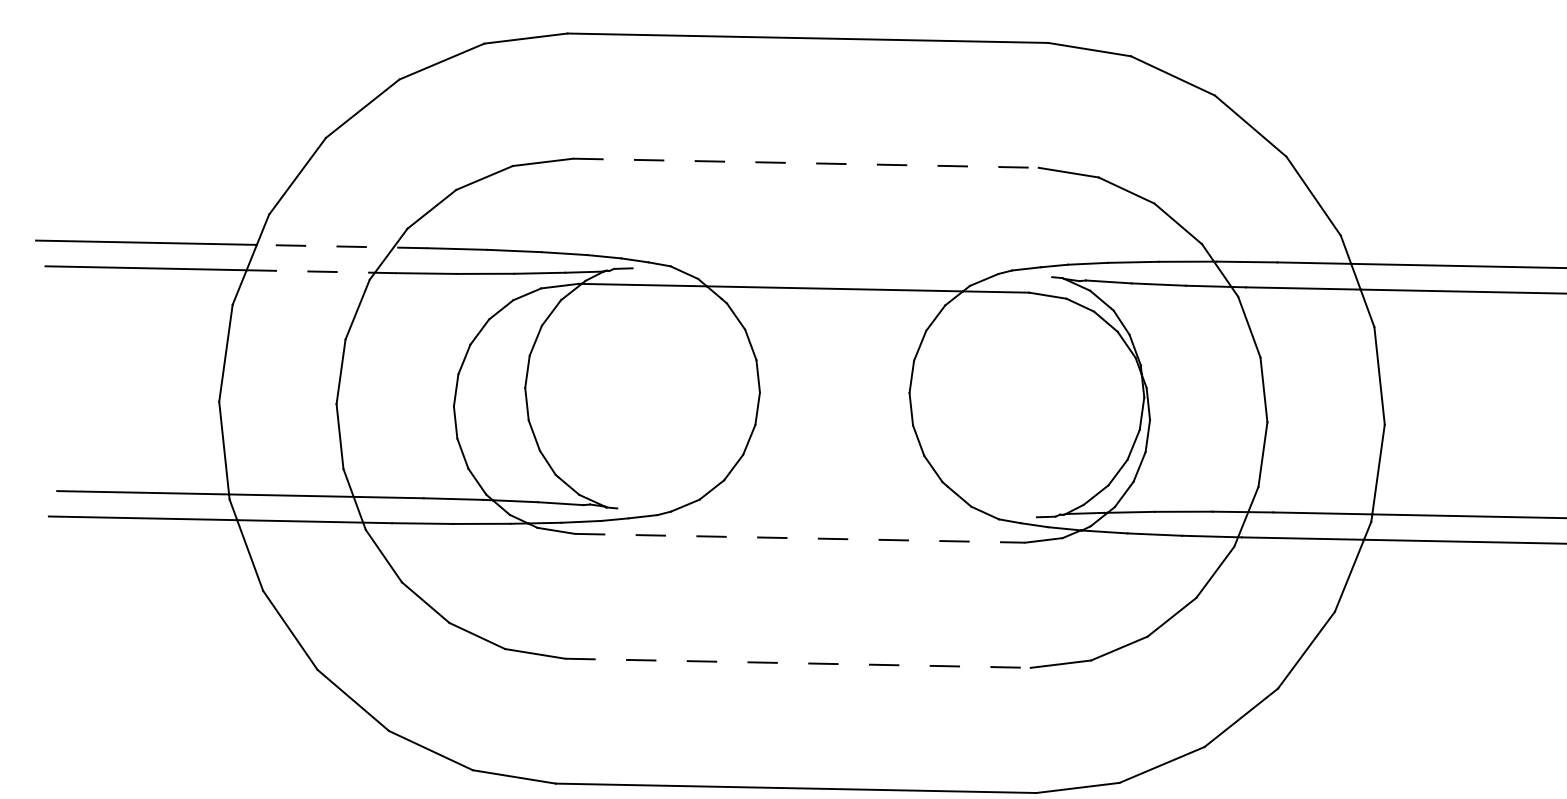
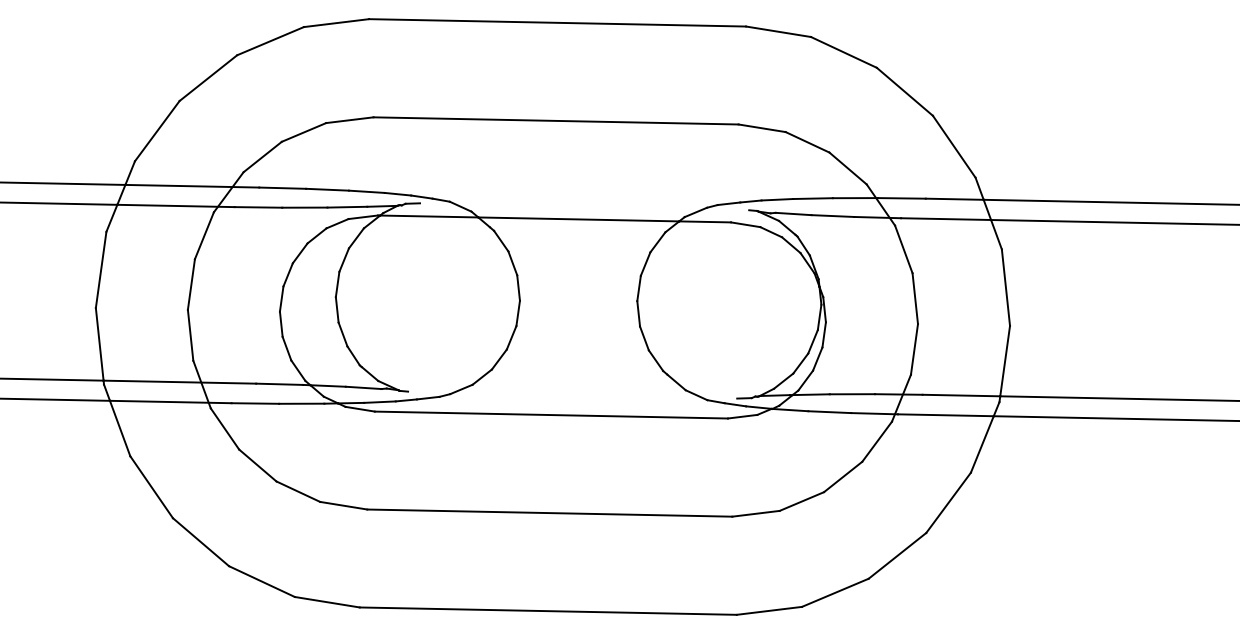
line: (806, 162) -> (556, 120), dashed -> solid
line: (342, 246) -> (192, 186), dashed -> solid
line: (320, 271) -> (175, 205), dashed -> solid
line: (800, 538) -> (551, 415), dashed -> solid
line: (797, 663) -> (549, 513), dashed -> solid

